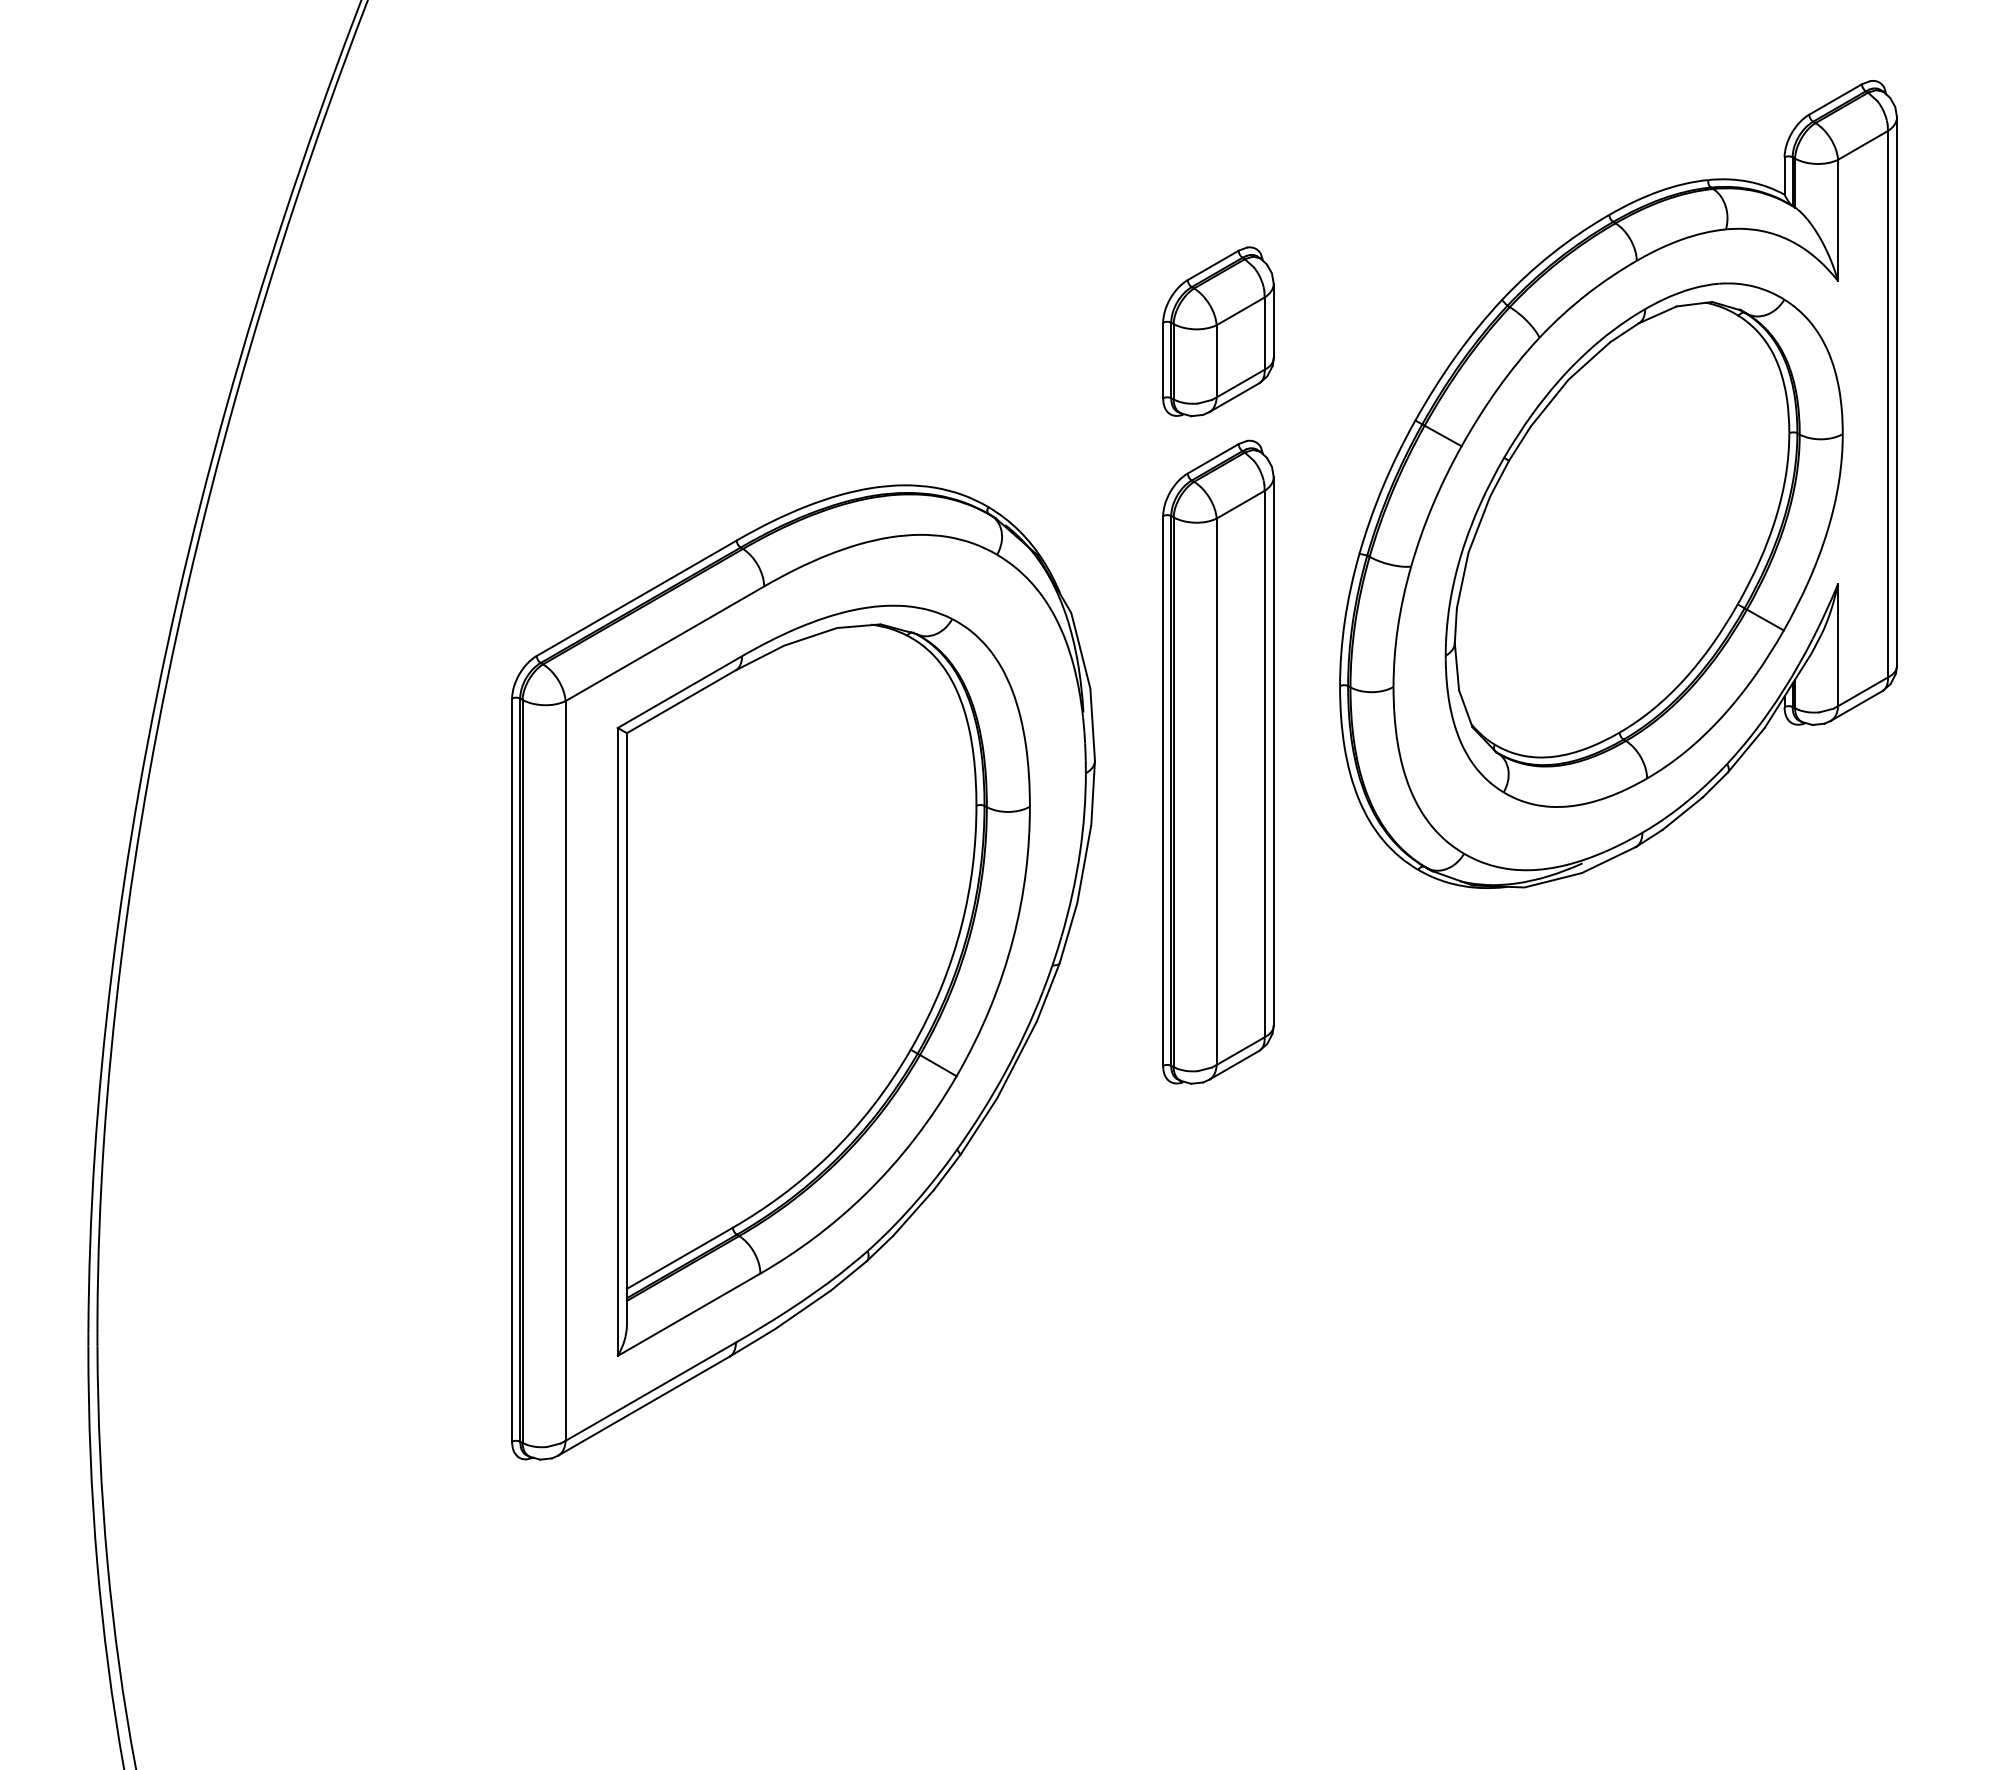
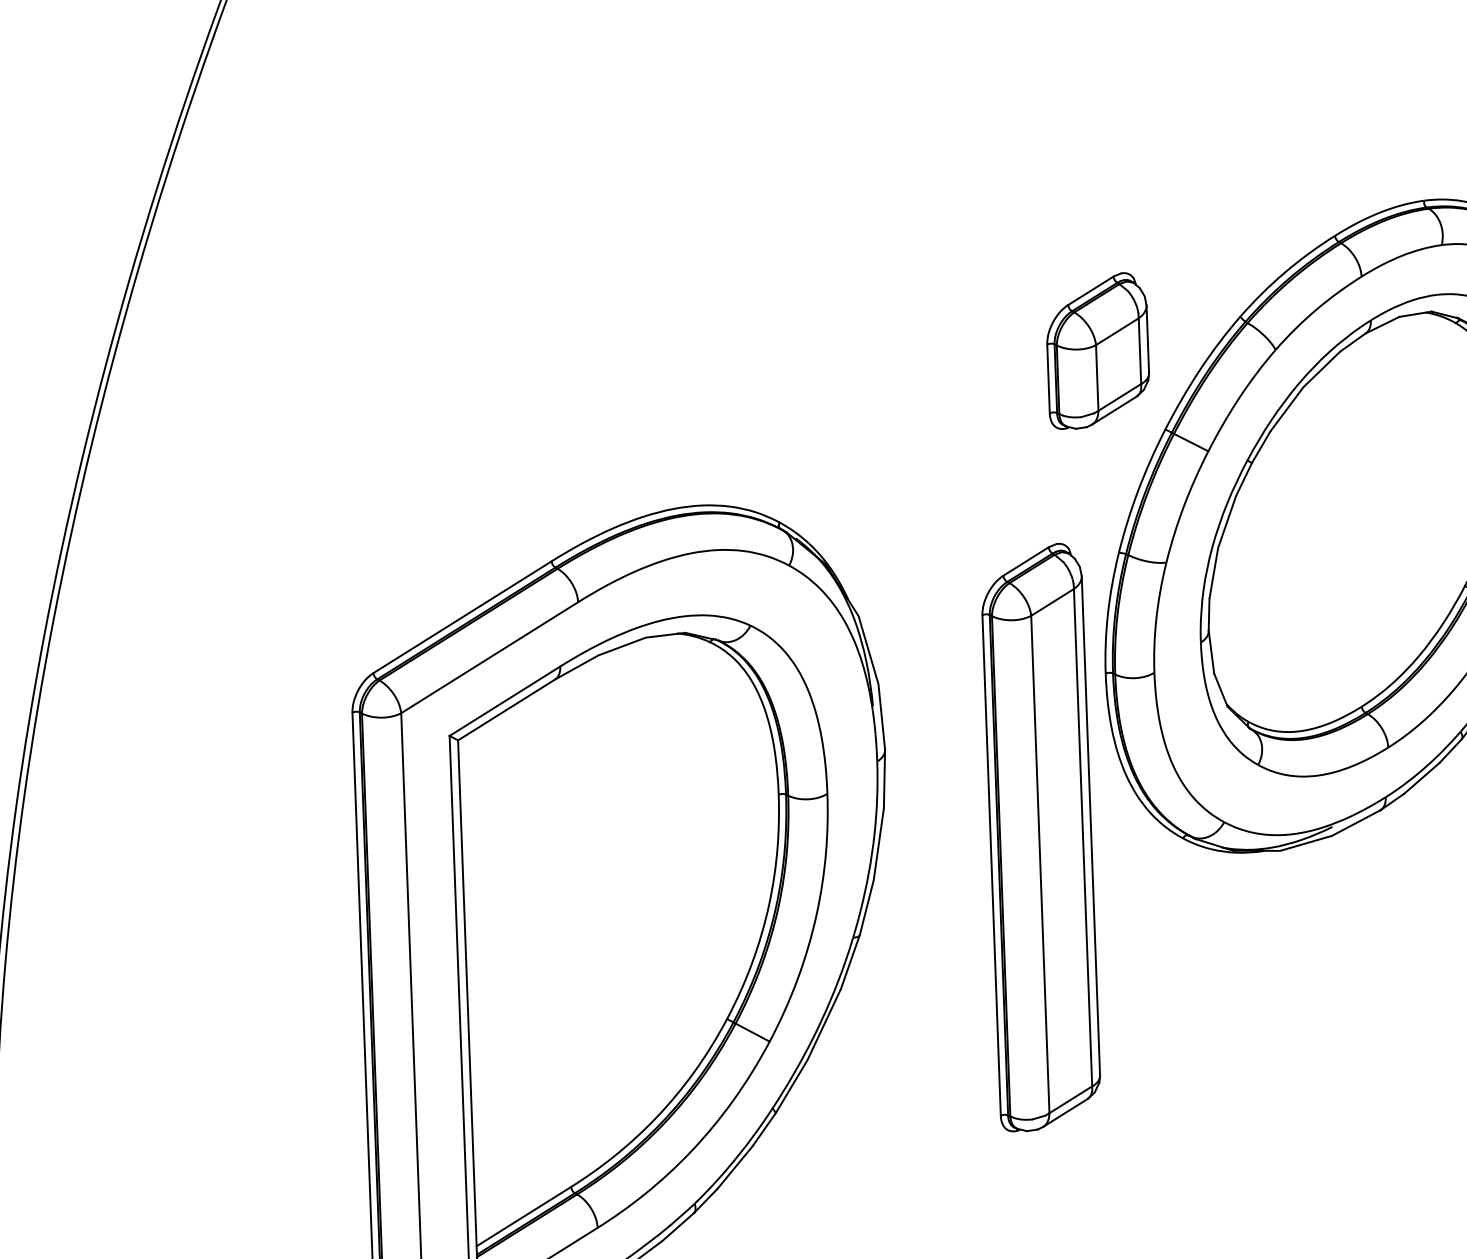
part: (1218, 331) -> (1097, 350), moved
part: (1218, 761) -> (1040, 836), moved

